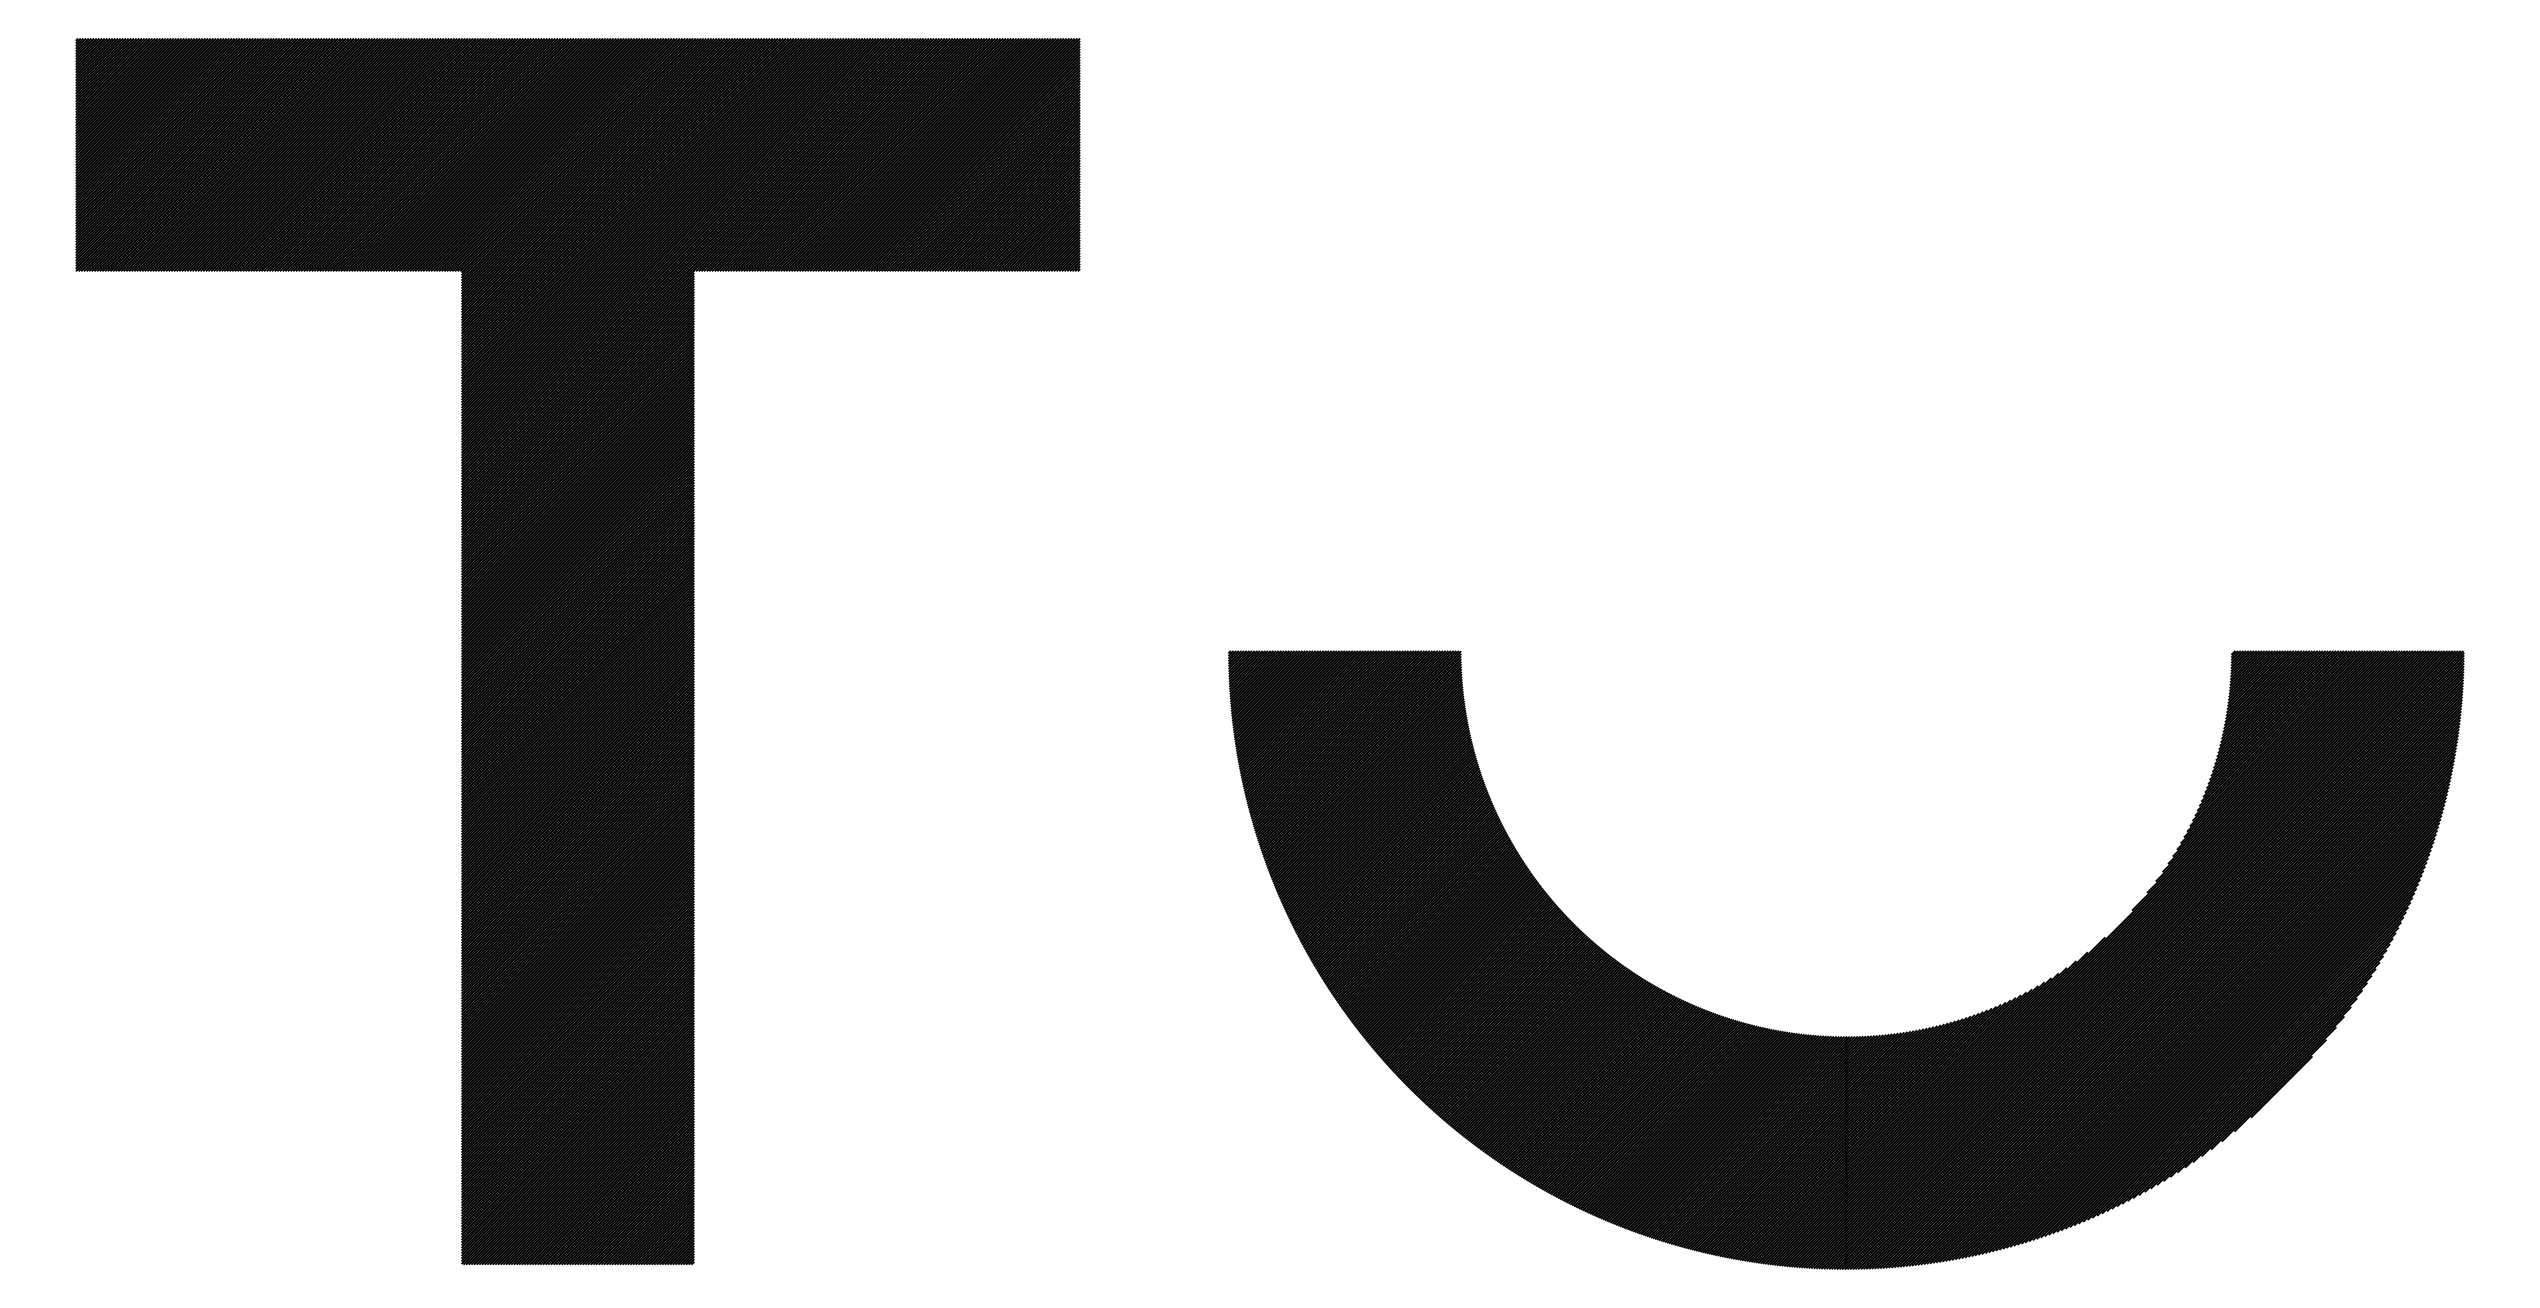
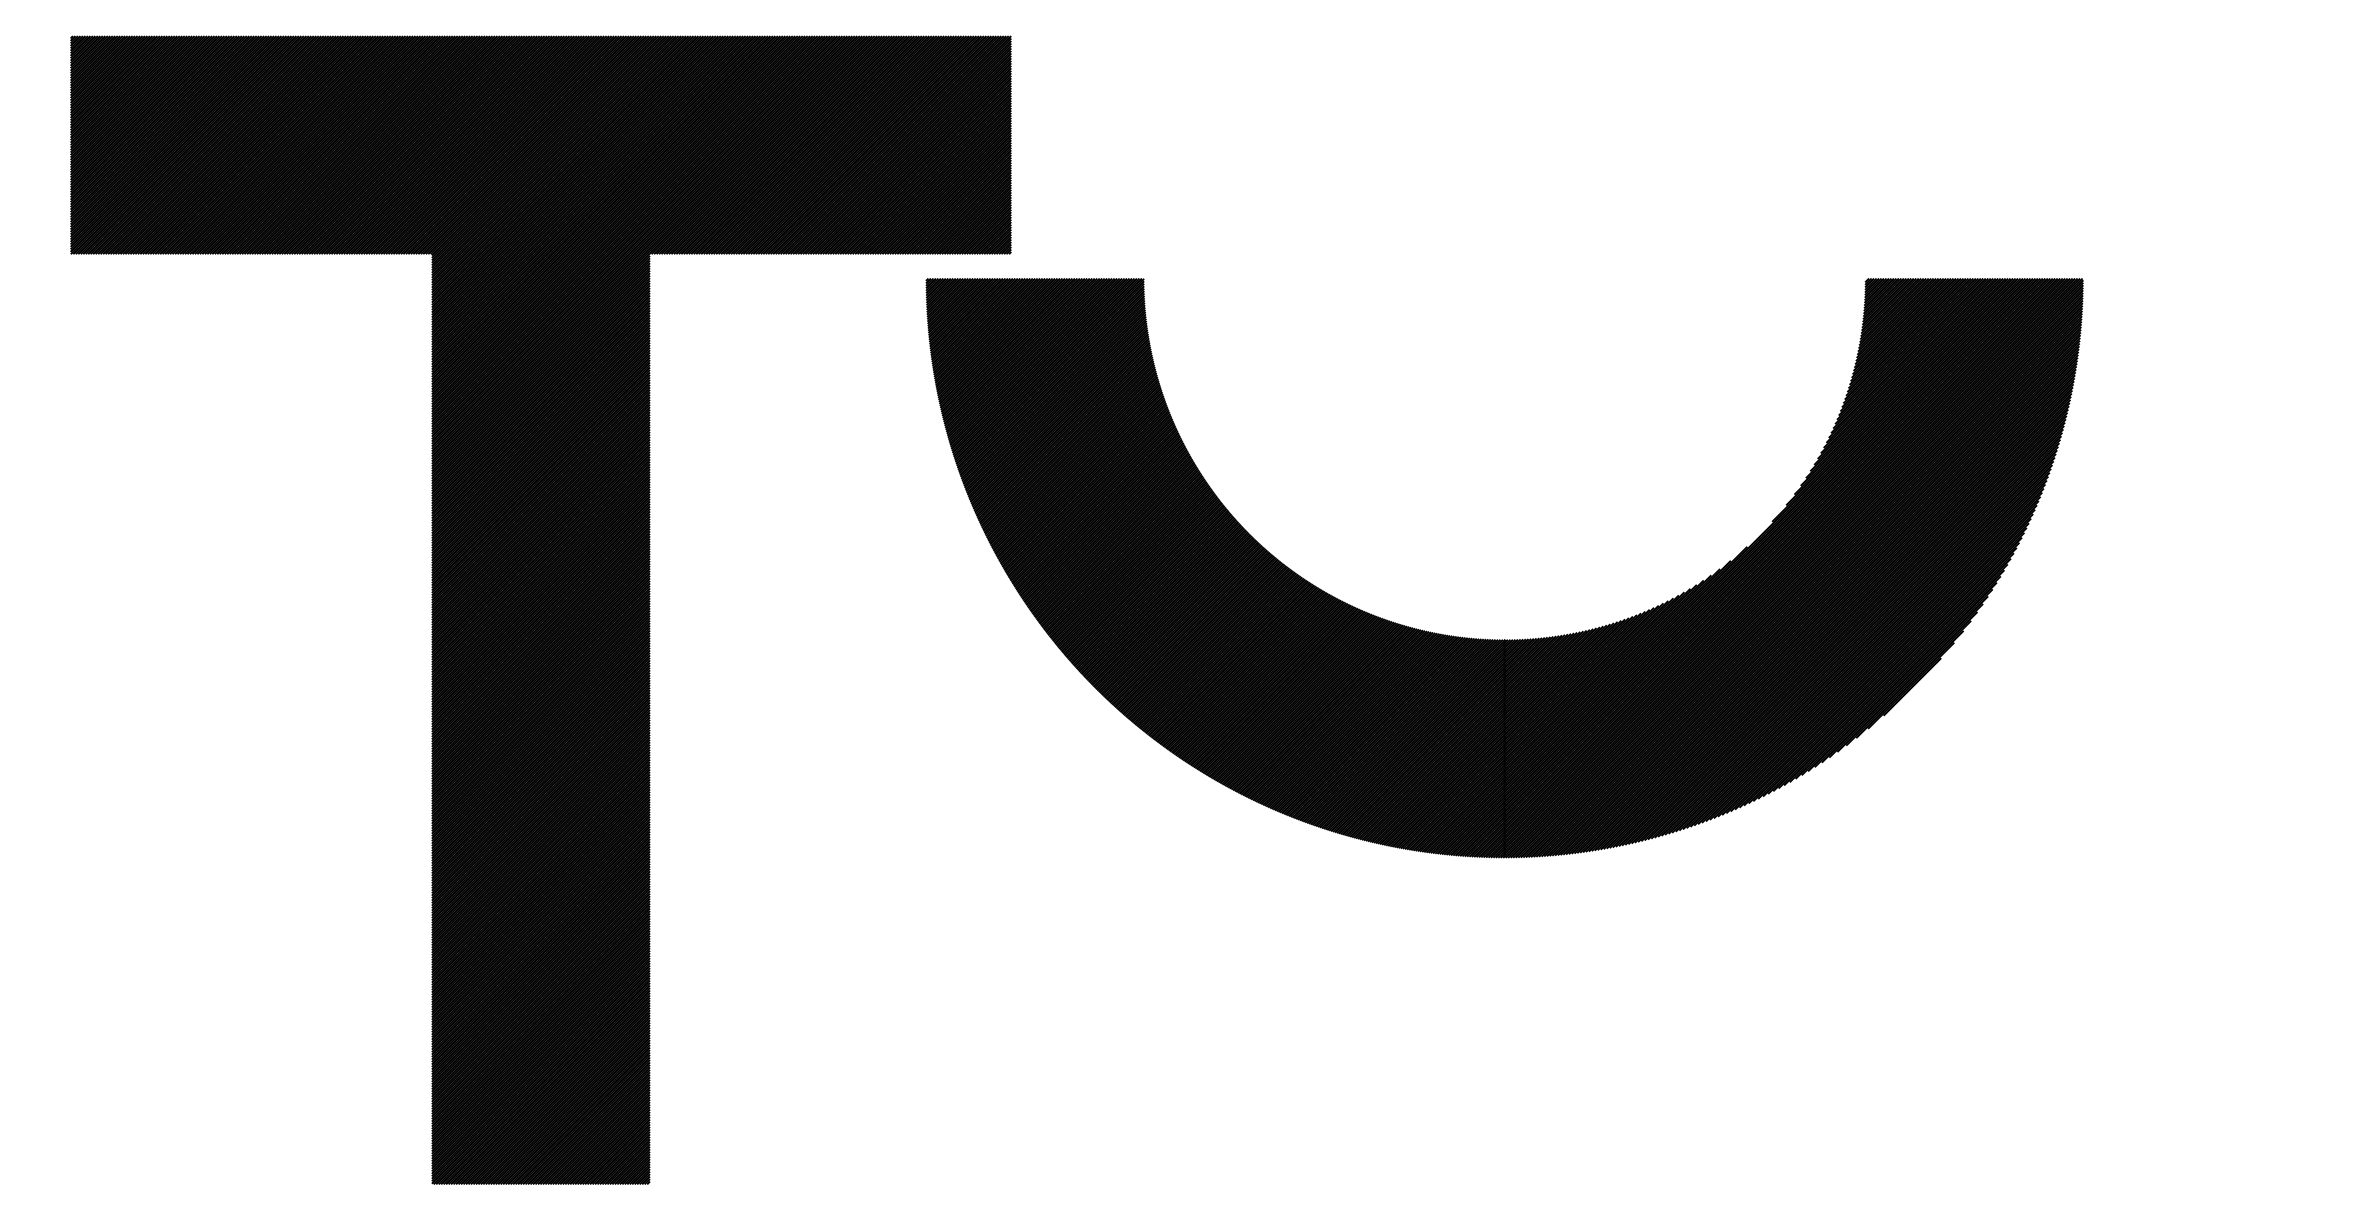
part: (1846, 1036) -> (1504, 639), moved

